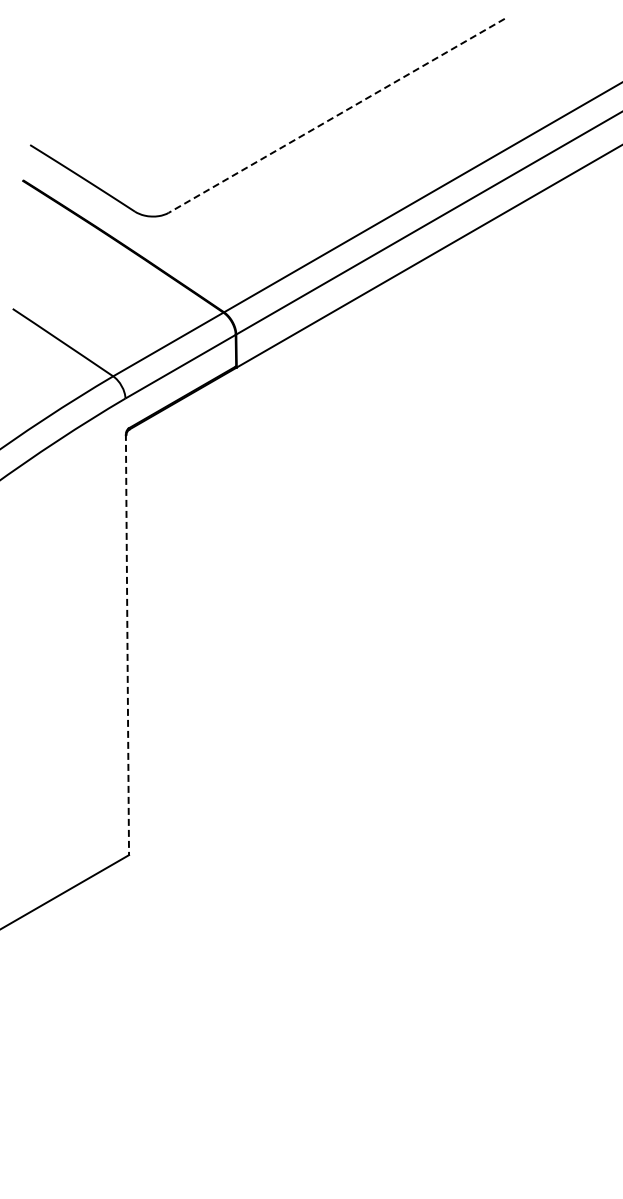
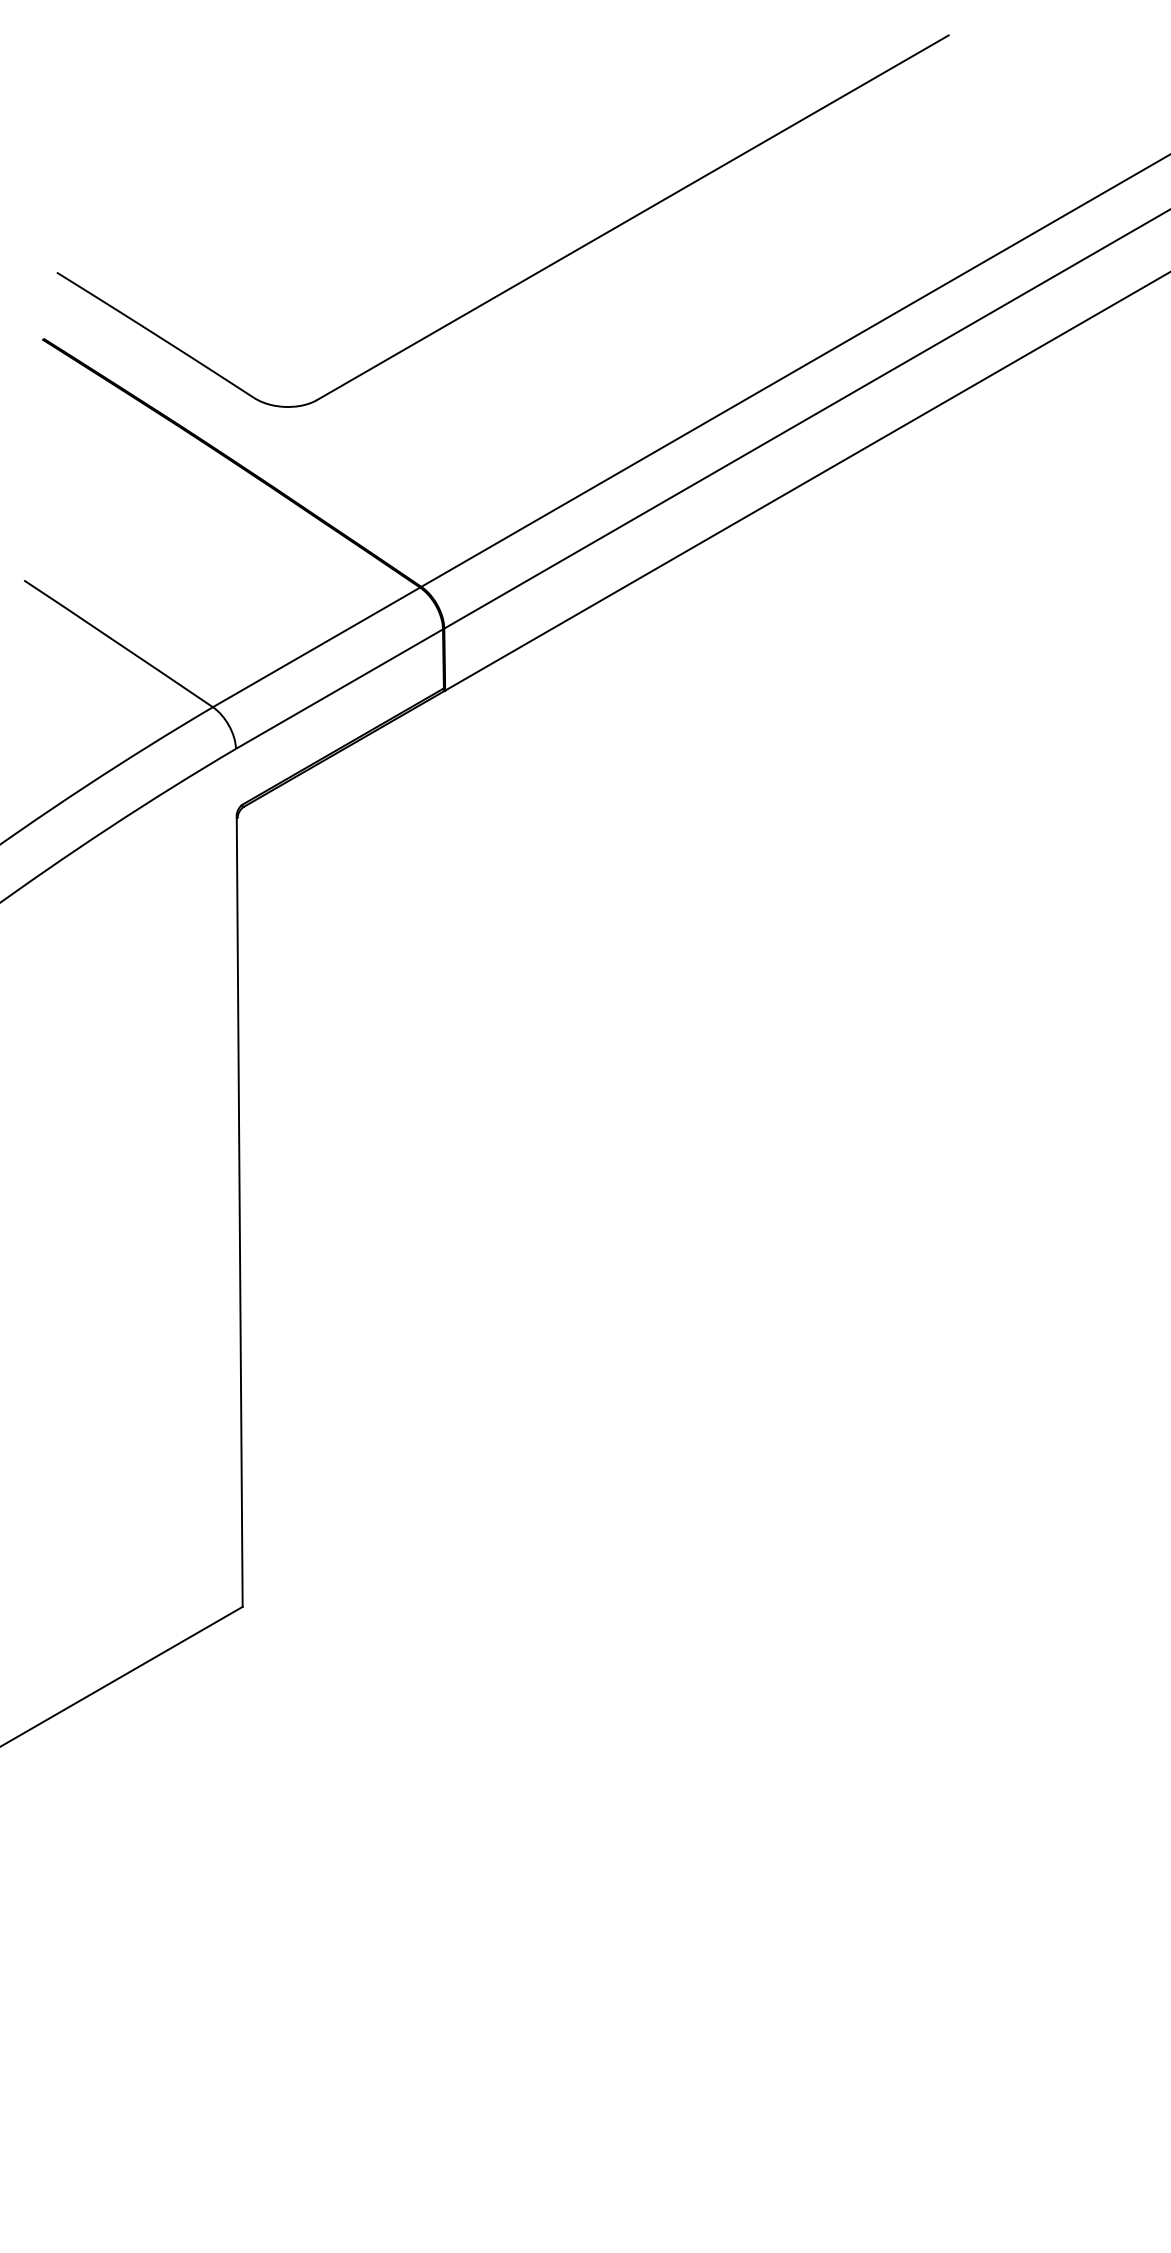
line: (336, 116) -> (632, 218), dashed -> solid
line: (127, 644) -> (239, 1211), dashed -> solid

